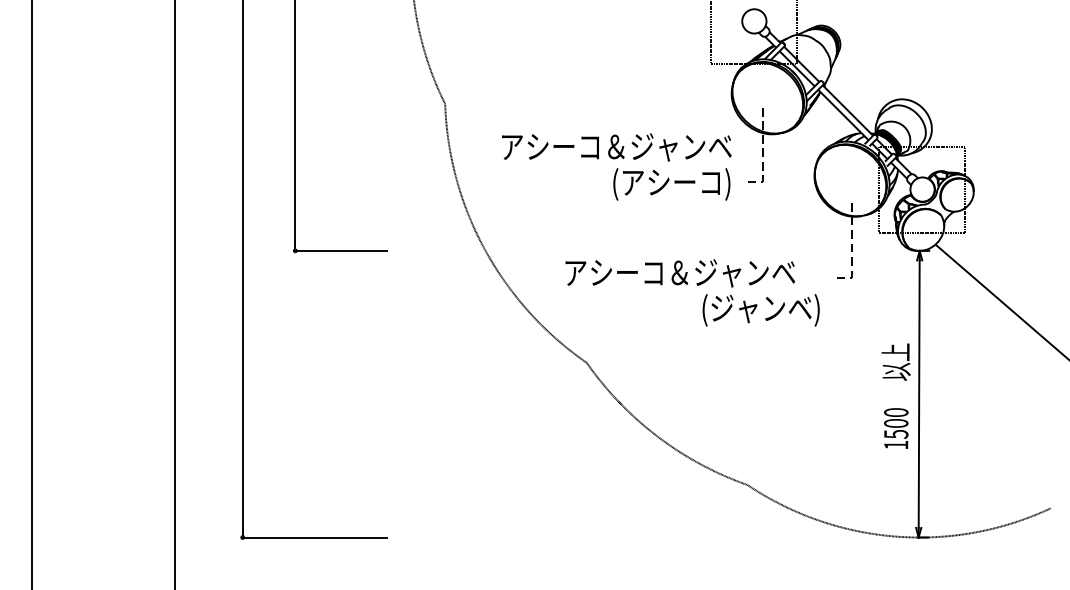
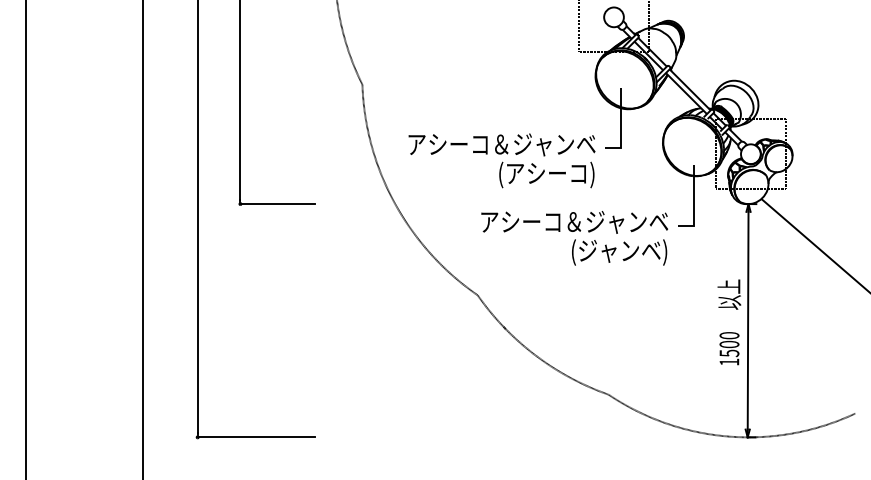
line: (762, 155) -> (620, 126), dashed -> solid
text: (616, 166) -> (501, 160), moved
line: (852, 250) -> (693, 203), dashed -> solid
text: (680, 273) -> (574, 222), moved

